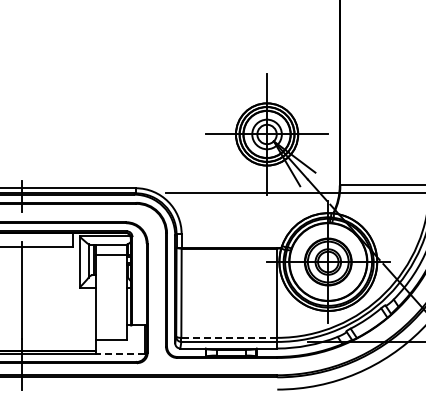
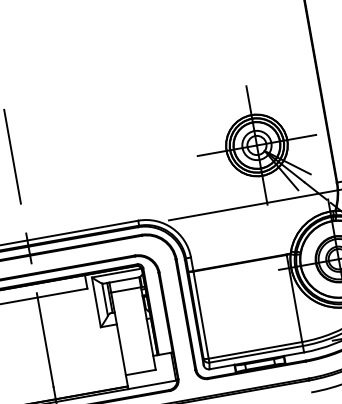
line: (22, 102) -> (12, 156), added
line: (229, 337) -> (255, 349), dashed -> solid
line: (120, 353) -> (152, 384), dashed -> solid

